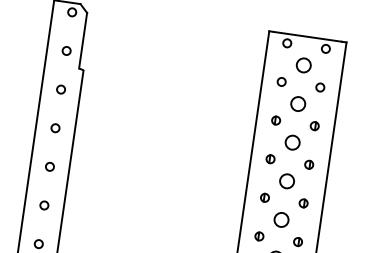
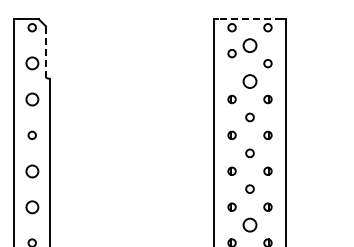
line: (308, 37) -> (250, 19), solid -> dashed
line: (82, 41) -> (45, 52), solid -> dashed
circle: (65, 50) -> (31, 63), size x1.6
circle: (281, 81) -> (231, 53), moved
circle: (60, 89) -> (31, 99), size x1.6
circle: (292, 142) -> (249, 117), size x0.6
circle: (49, 165) -> (31, 170), size x1.6
circle: (286, 181) -> (249, 153), size x0.6
circle: (43, 204) -> (31, 206), size x1.6
circle: (281, 219) -> (249, 188), size x0.6

